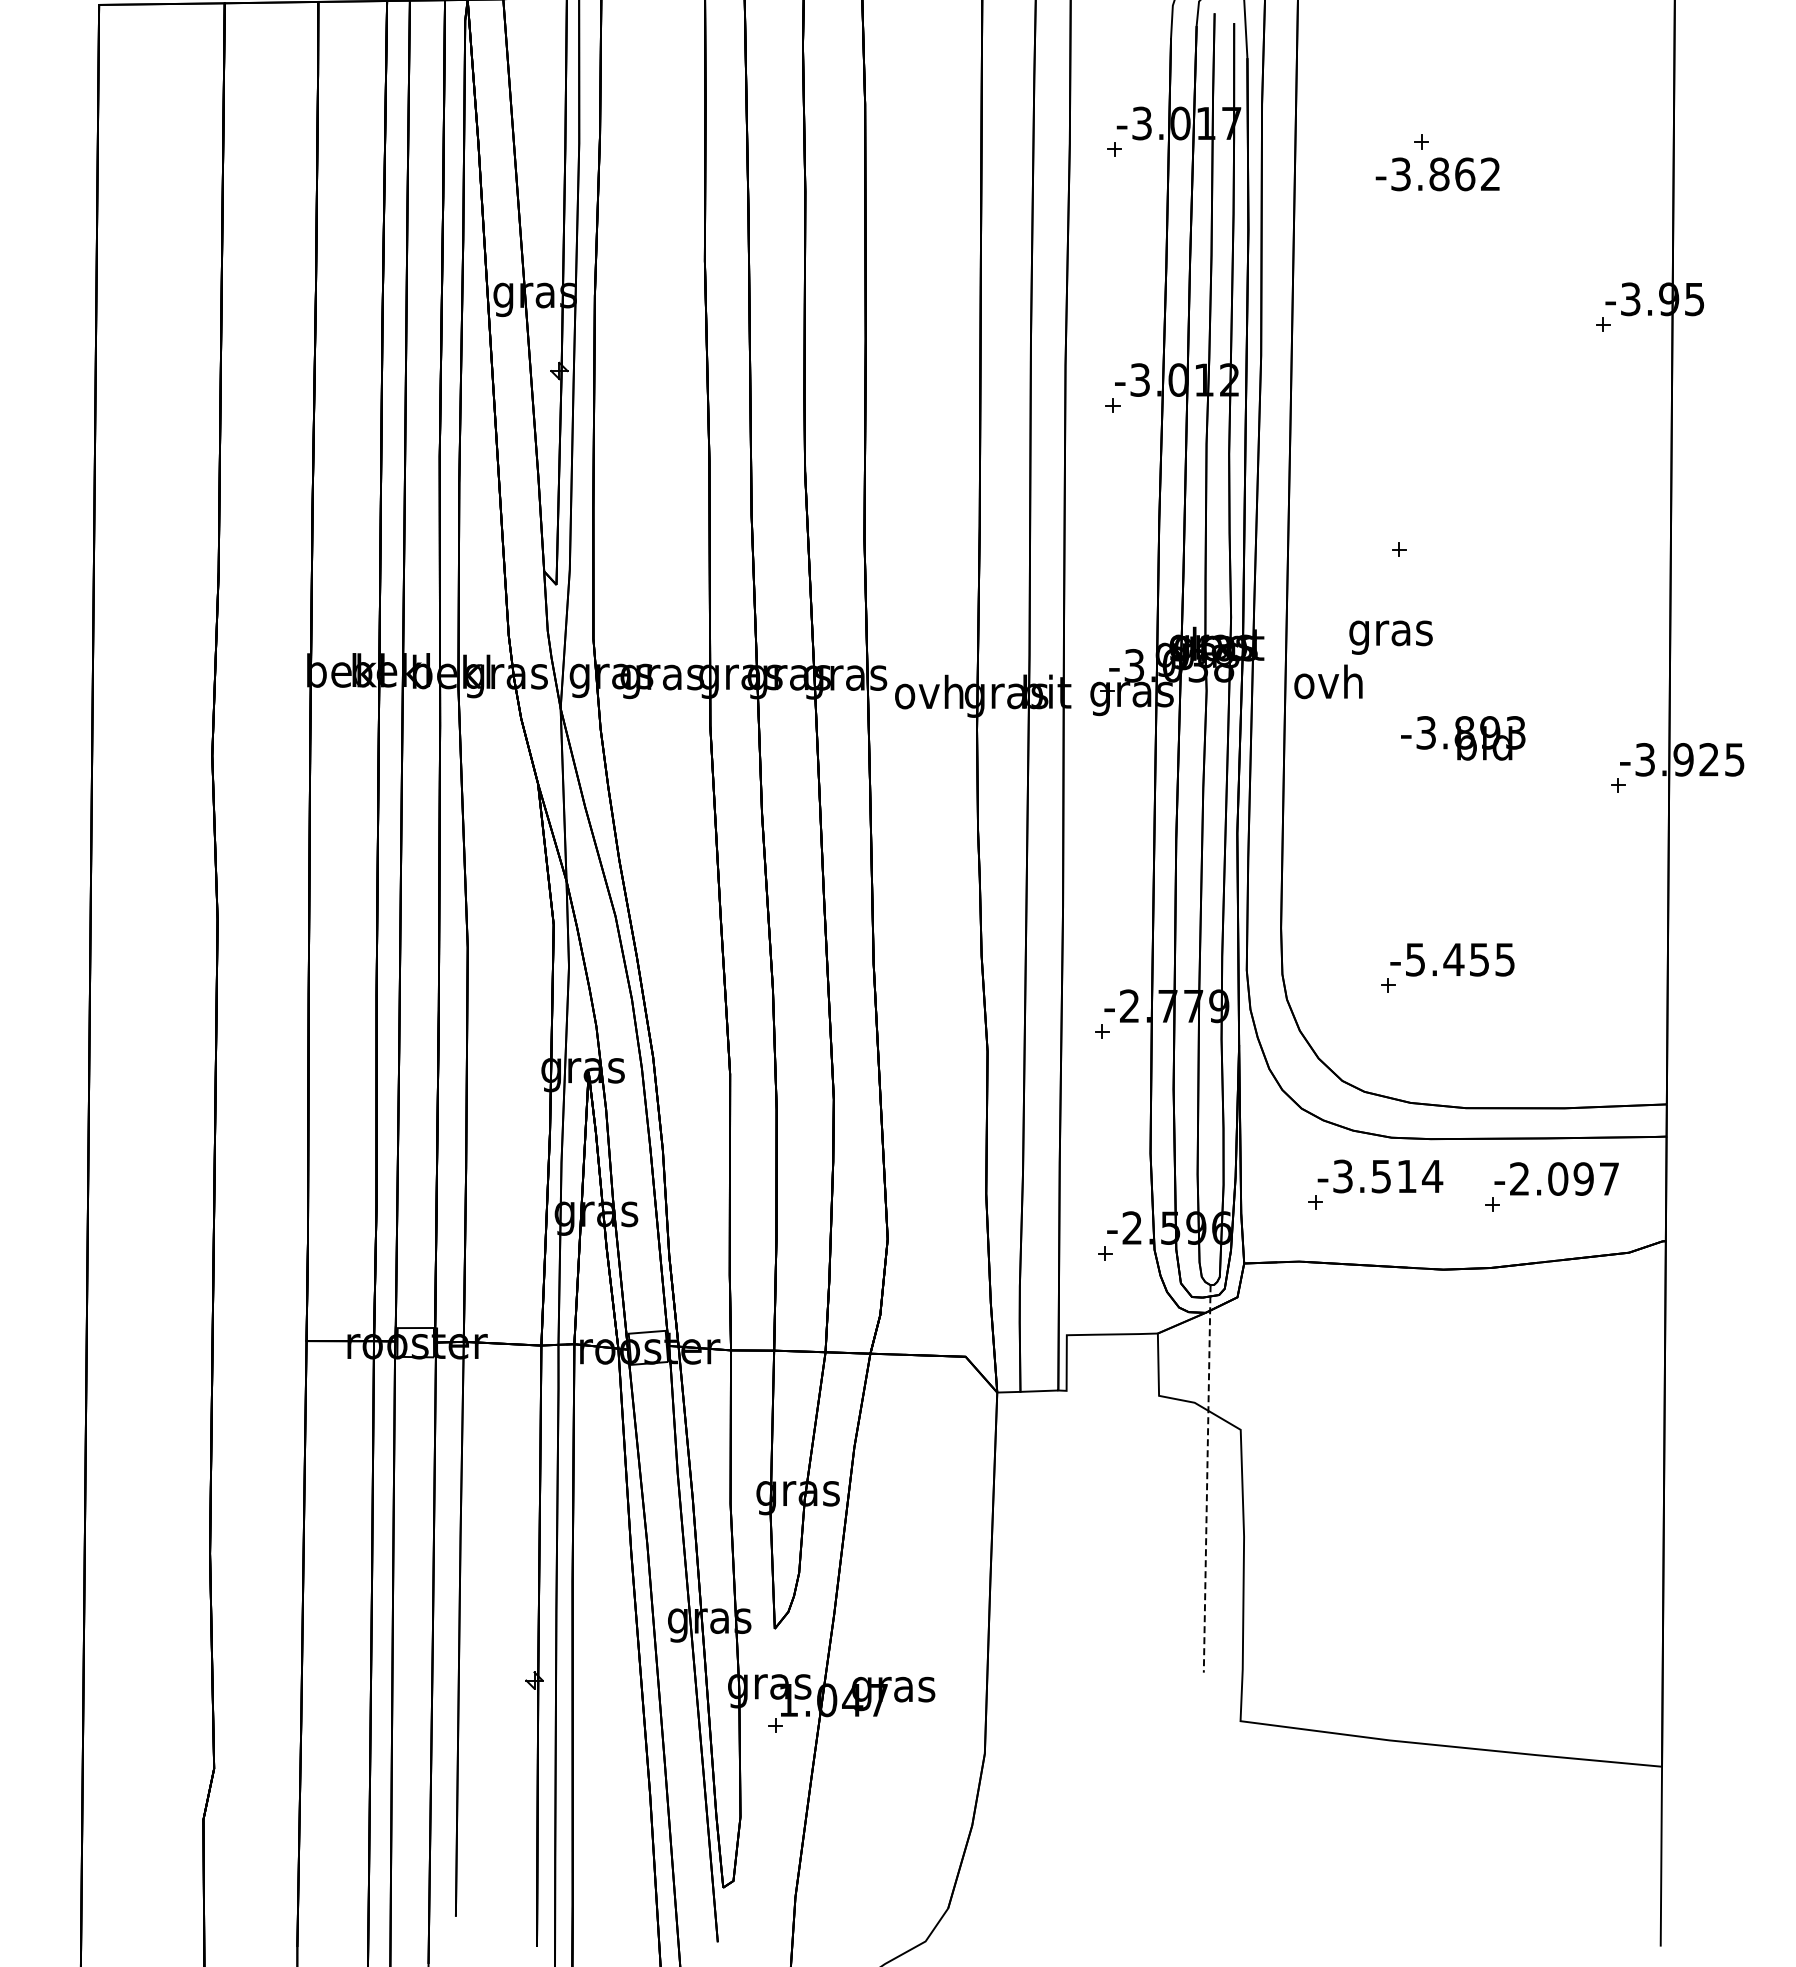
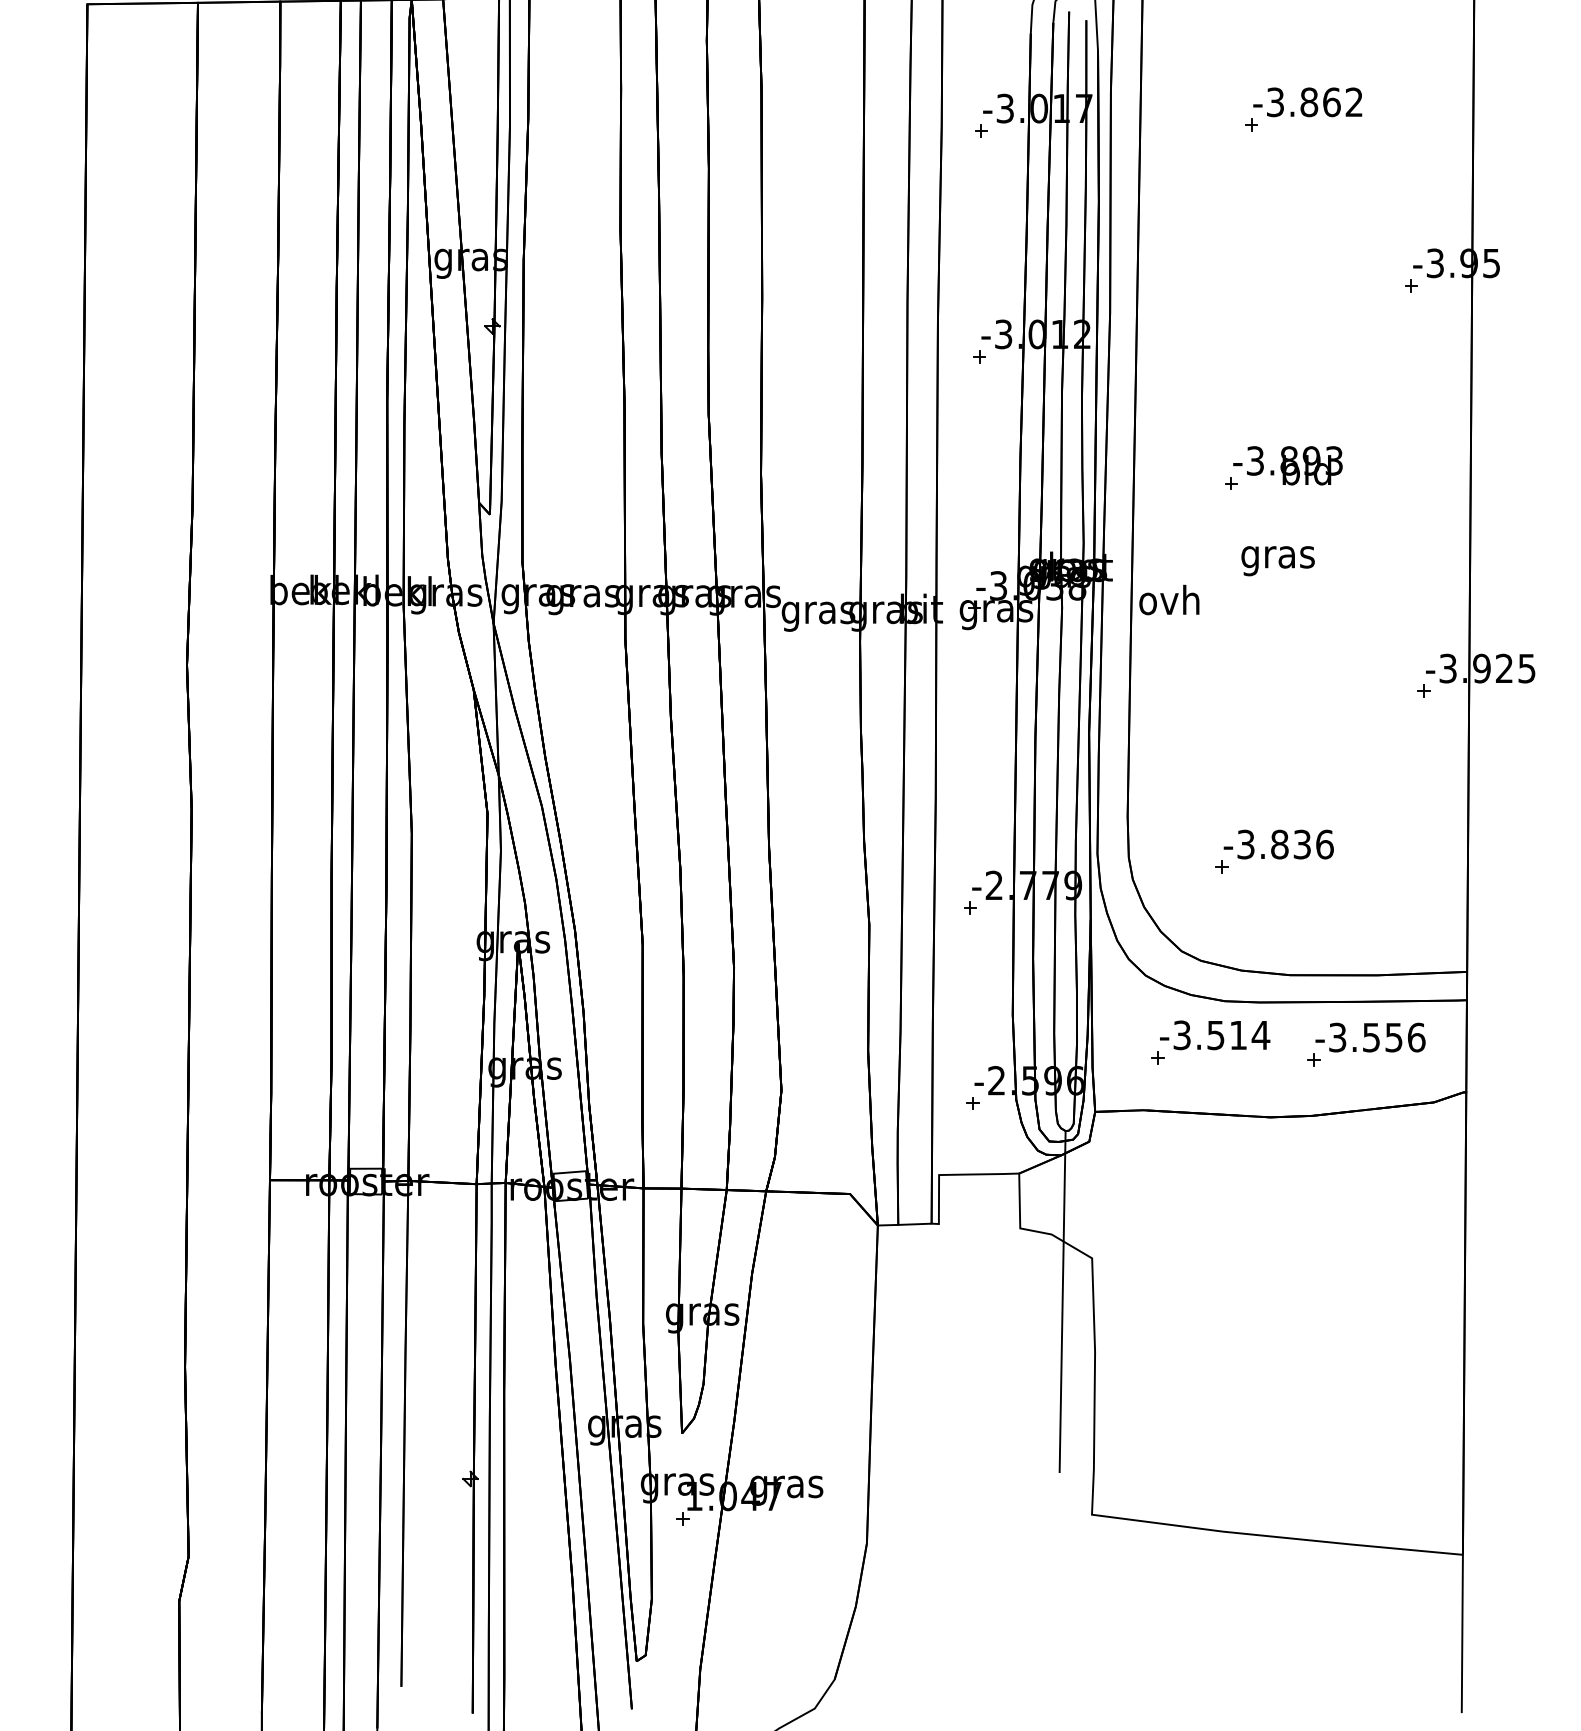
text: (1437, 174) -> (1307, 102), moved
text: (1390, 637) -> (1277, 560), moved
text: (929, 696) -> (818, 612), ovh -> gras
text: (1463, 738) -> (1288, 465), moved
text: (1460, 959) -> (1285, 844), -5.455 -> -3.836
text: (1564, 1178) -> (1377, 1037), -2.097 -> -3.556
line: (1207, 1478) -> (1062, 1301), dashed -> solid

